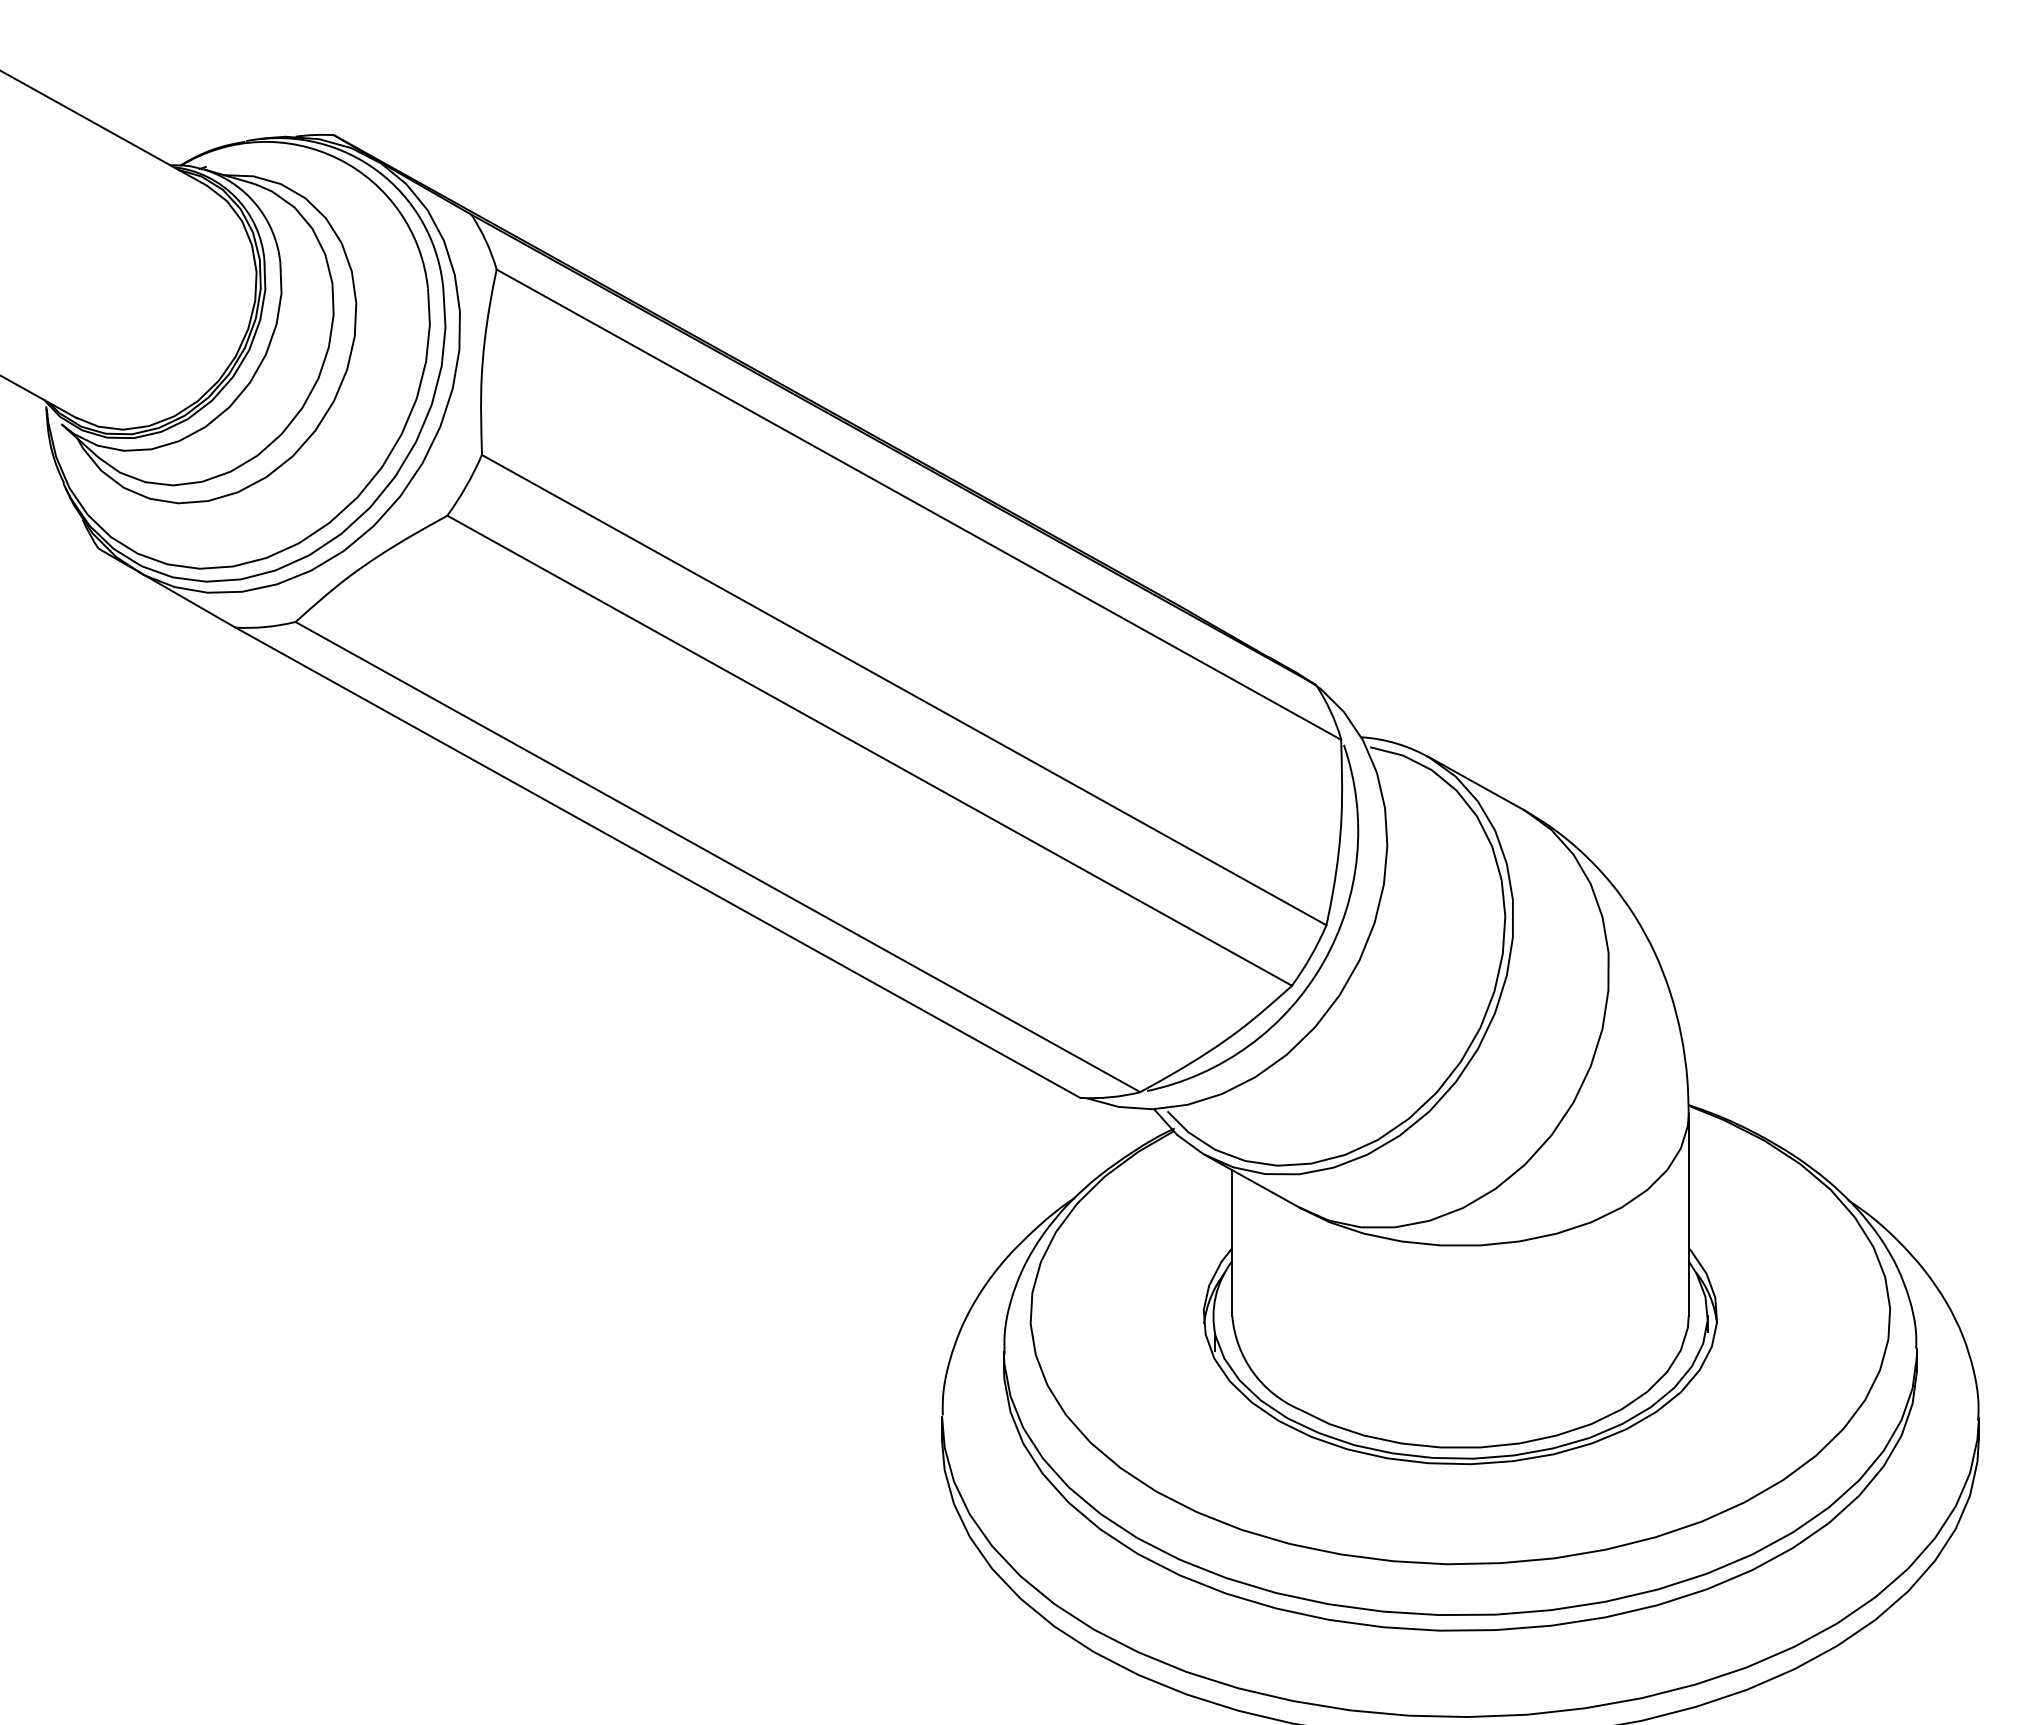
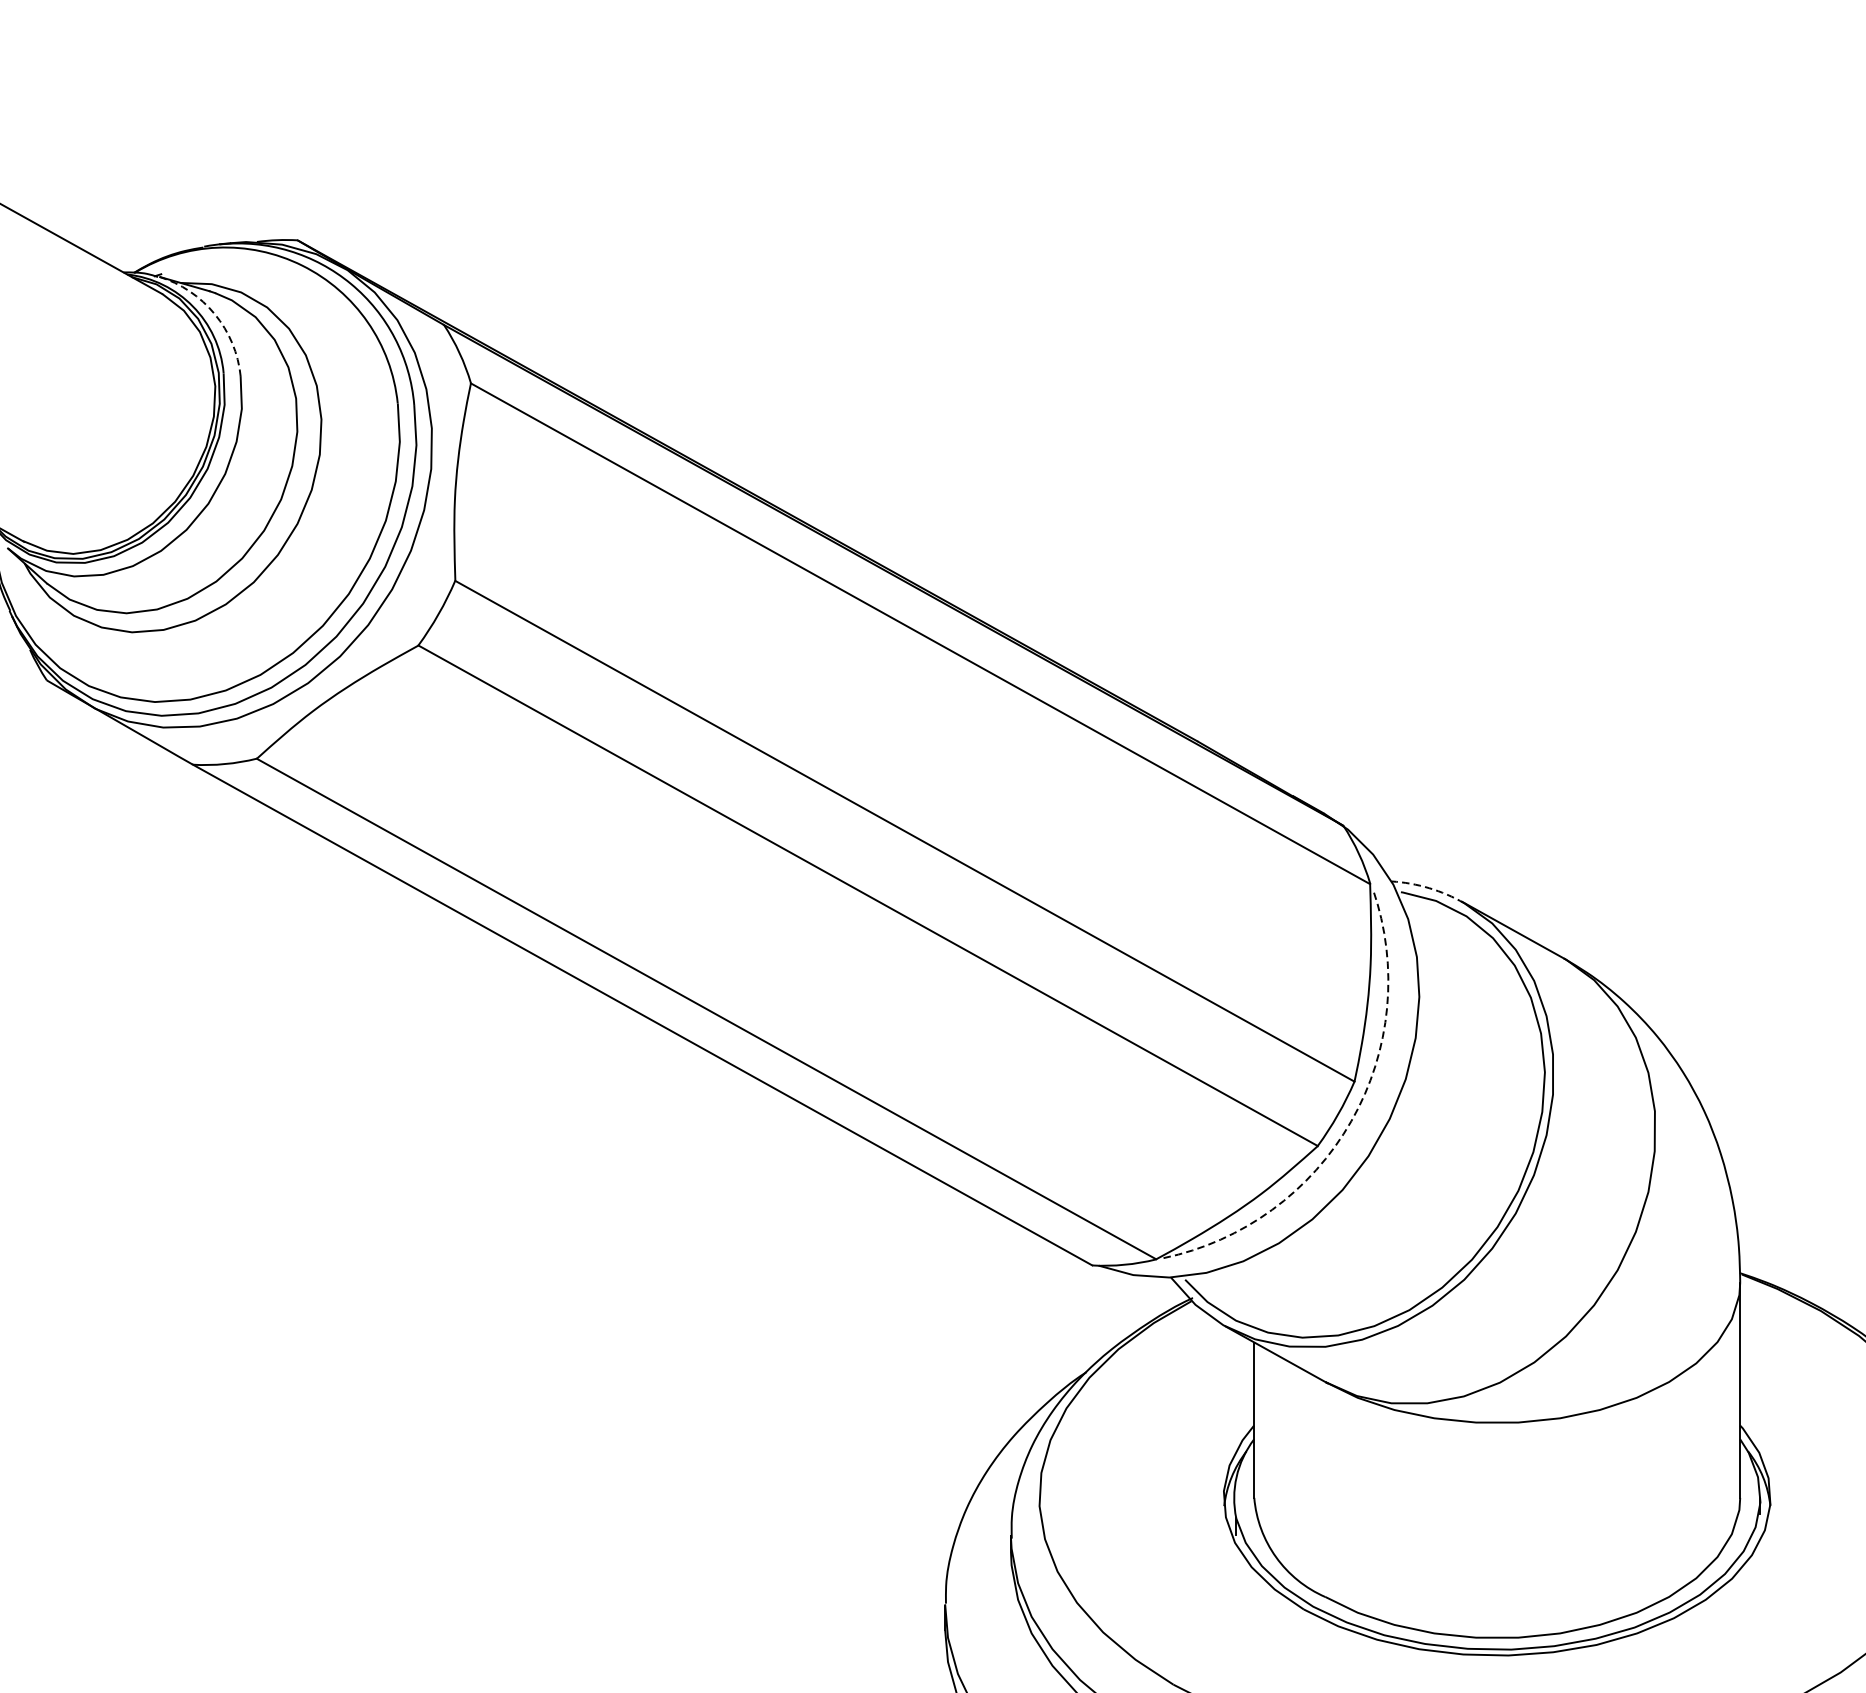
arc: (256, 204) -> (215, 314), solid -> dashed
arc: (1396, 743) -> (1429, 888), solid -> dashed
arc: (1323, 962) -> (1351, 1121), solid -> dashed

